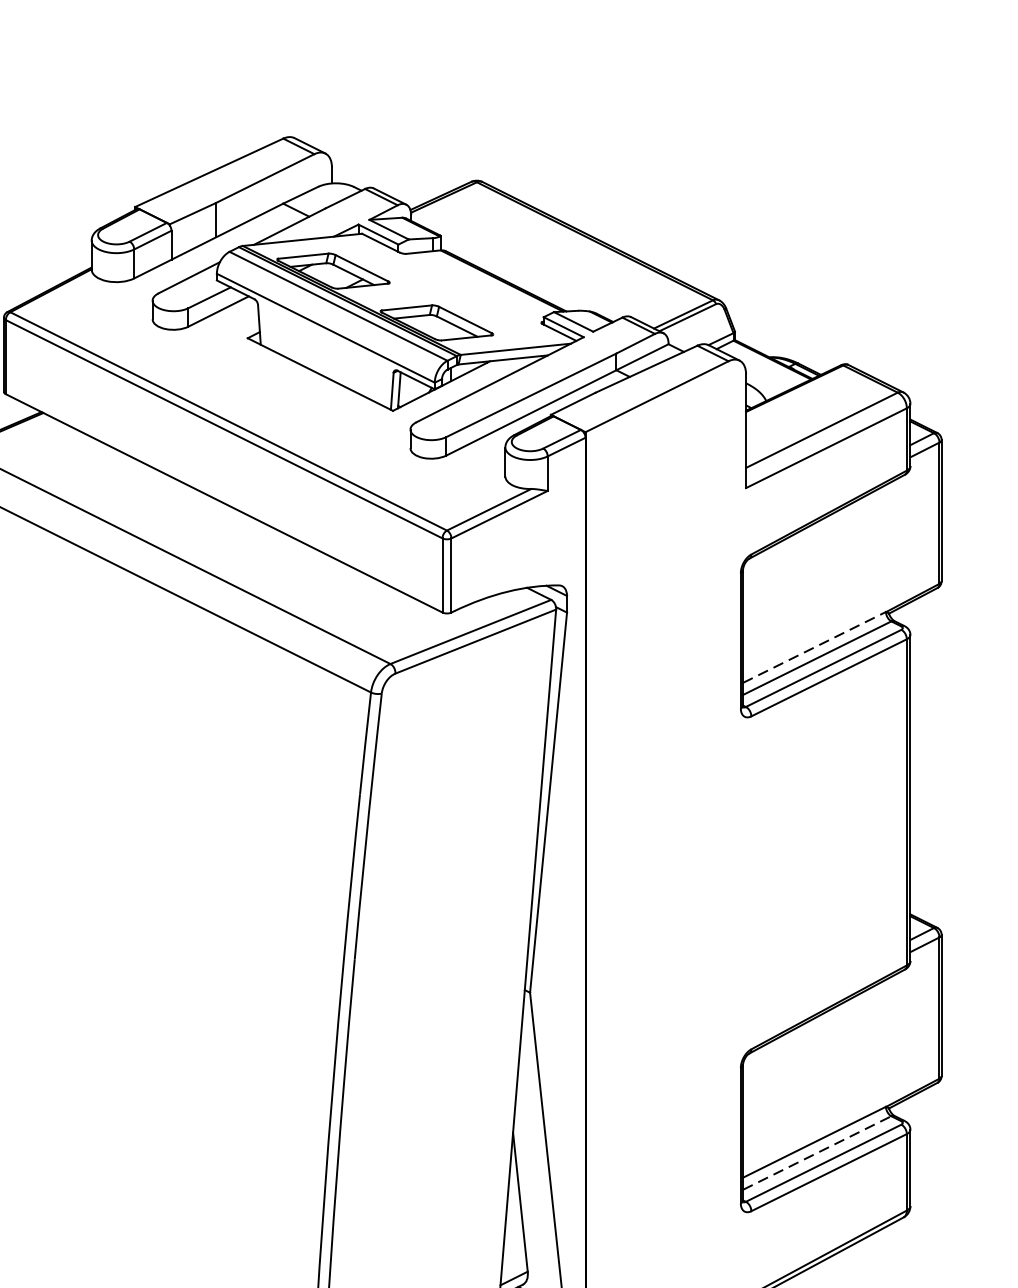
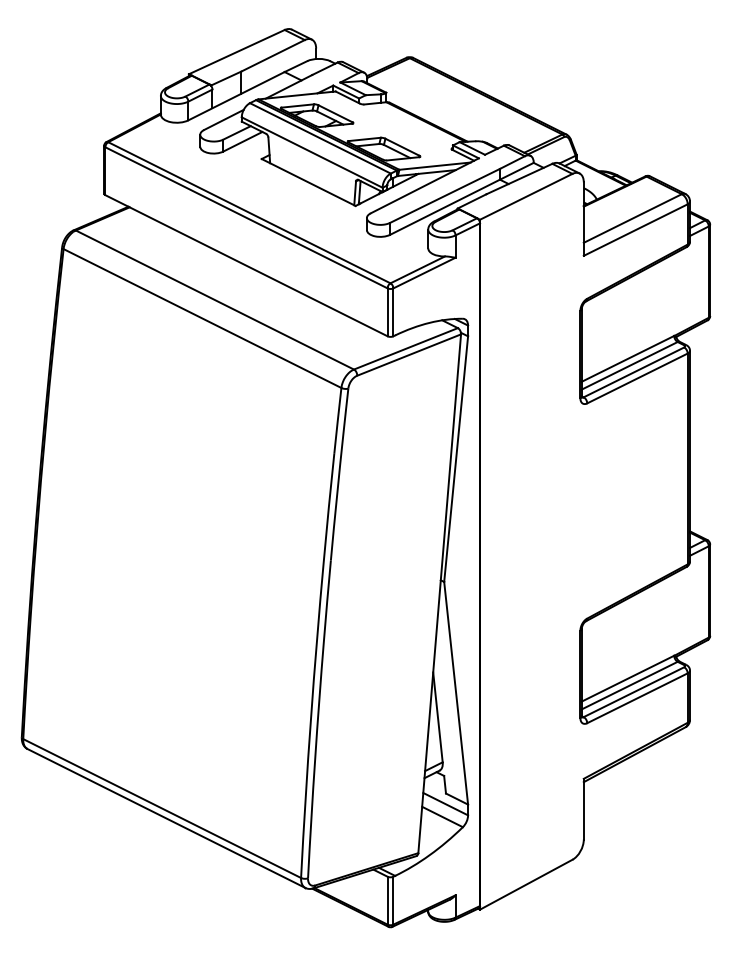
line: (815, 646) -> (628, 358), dashed -> solid
line: (816, 1152) -> (629, 685), dashed -> solid

